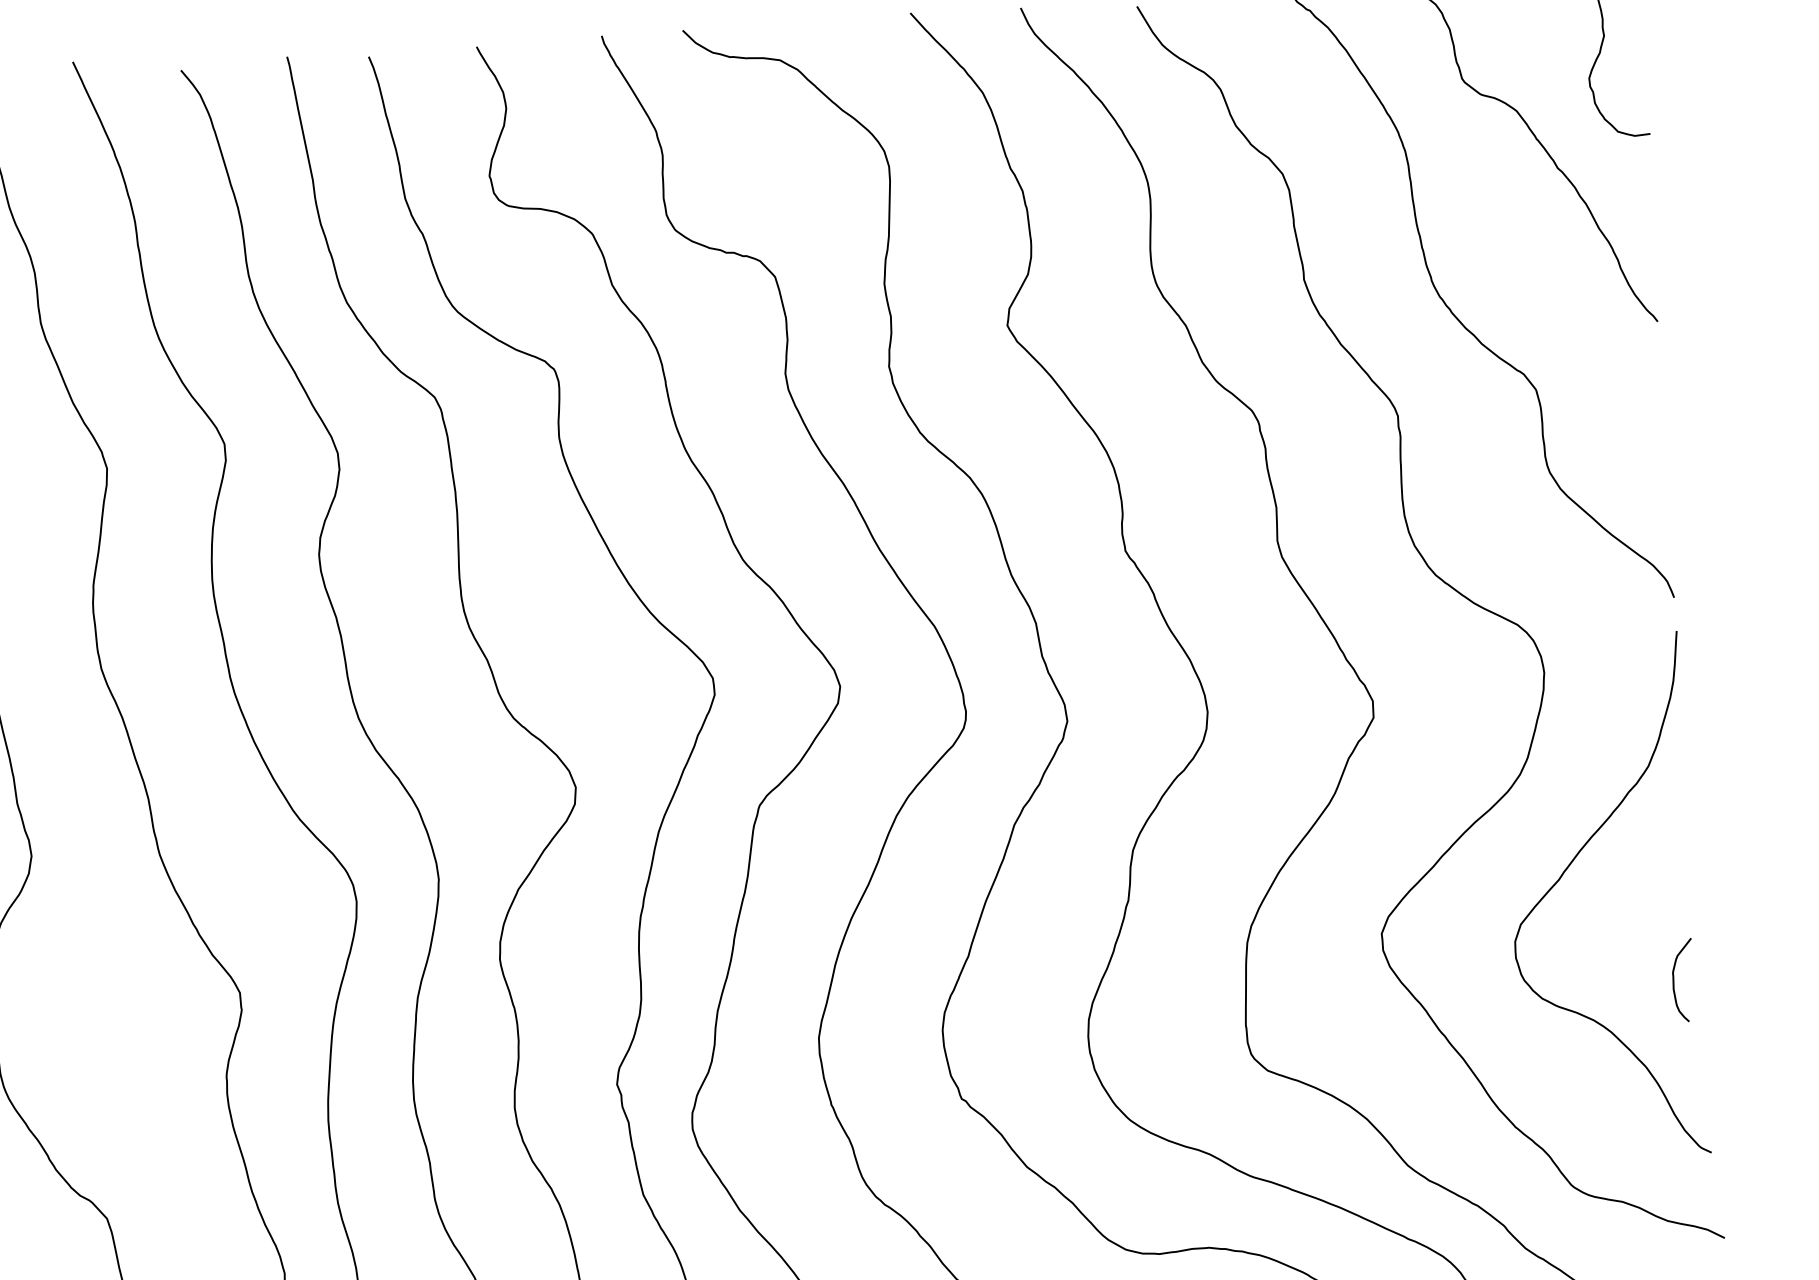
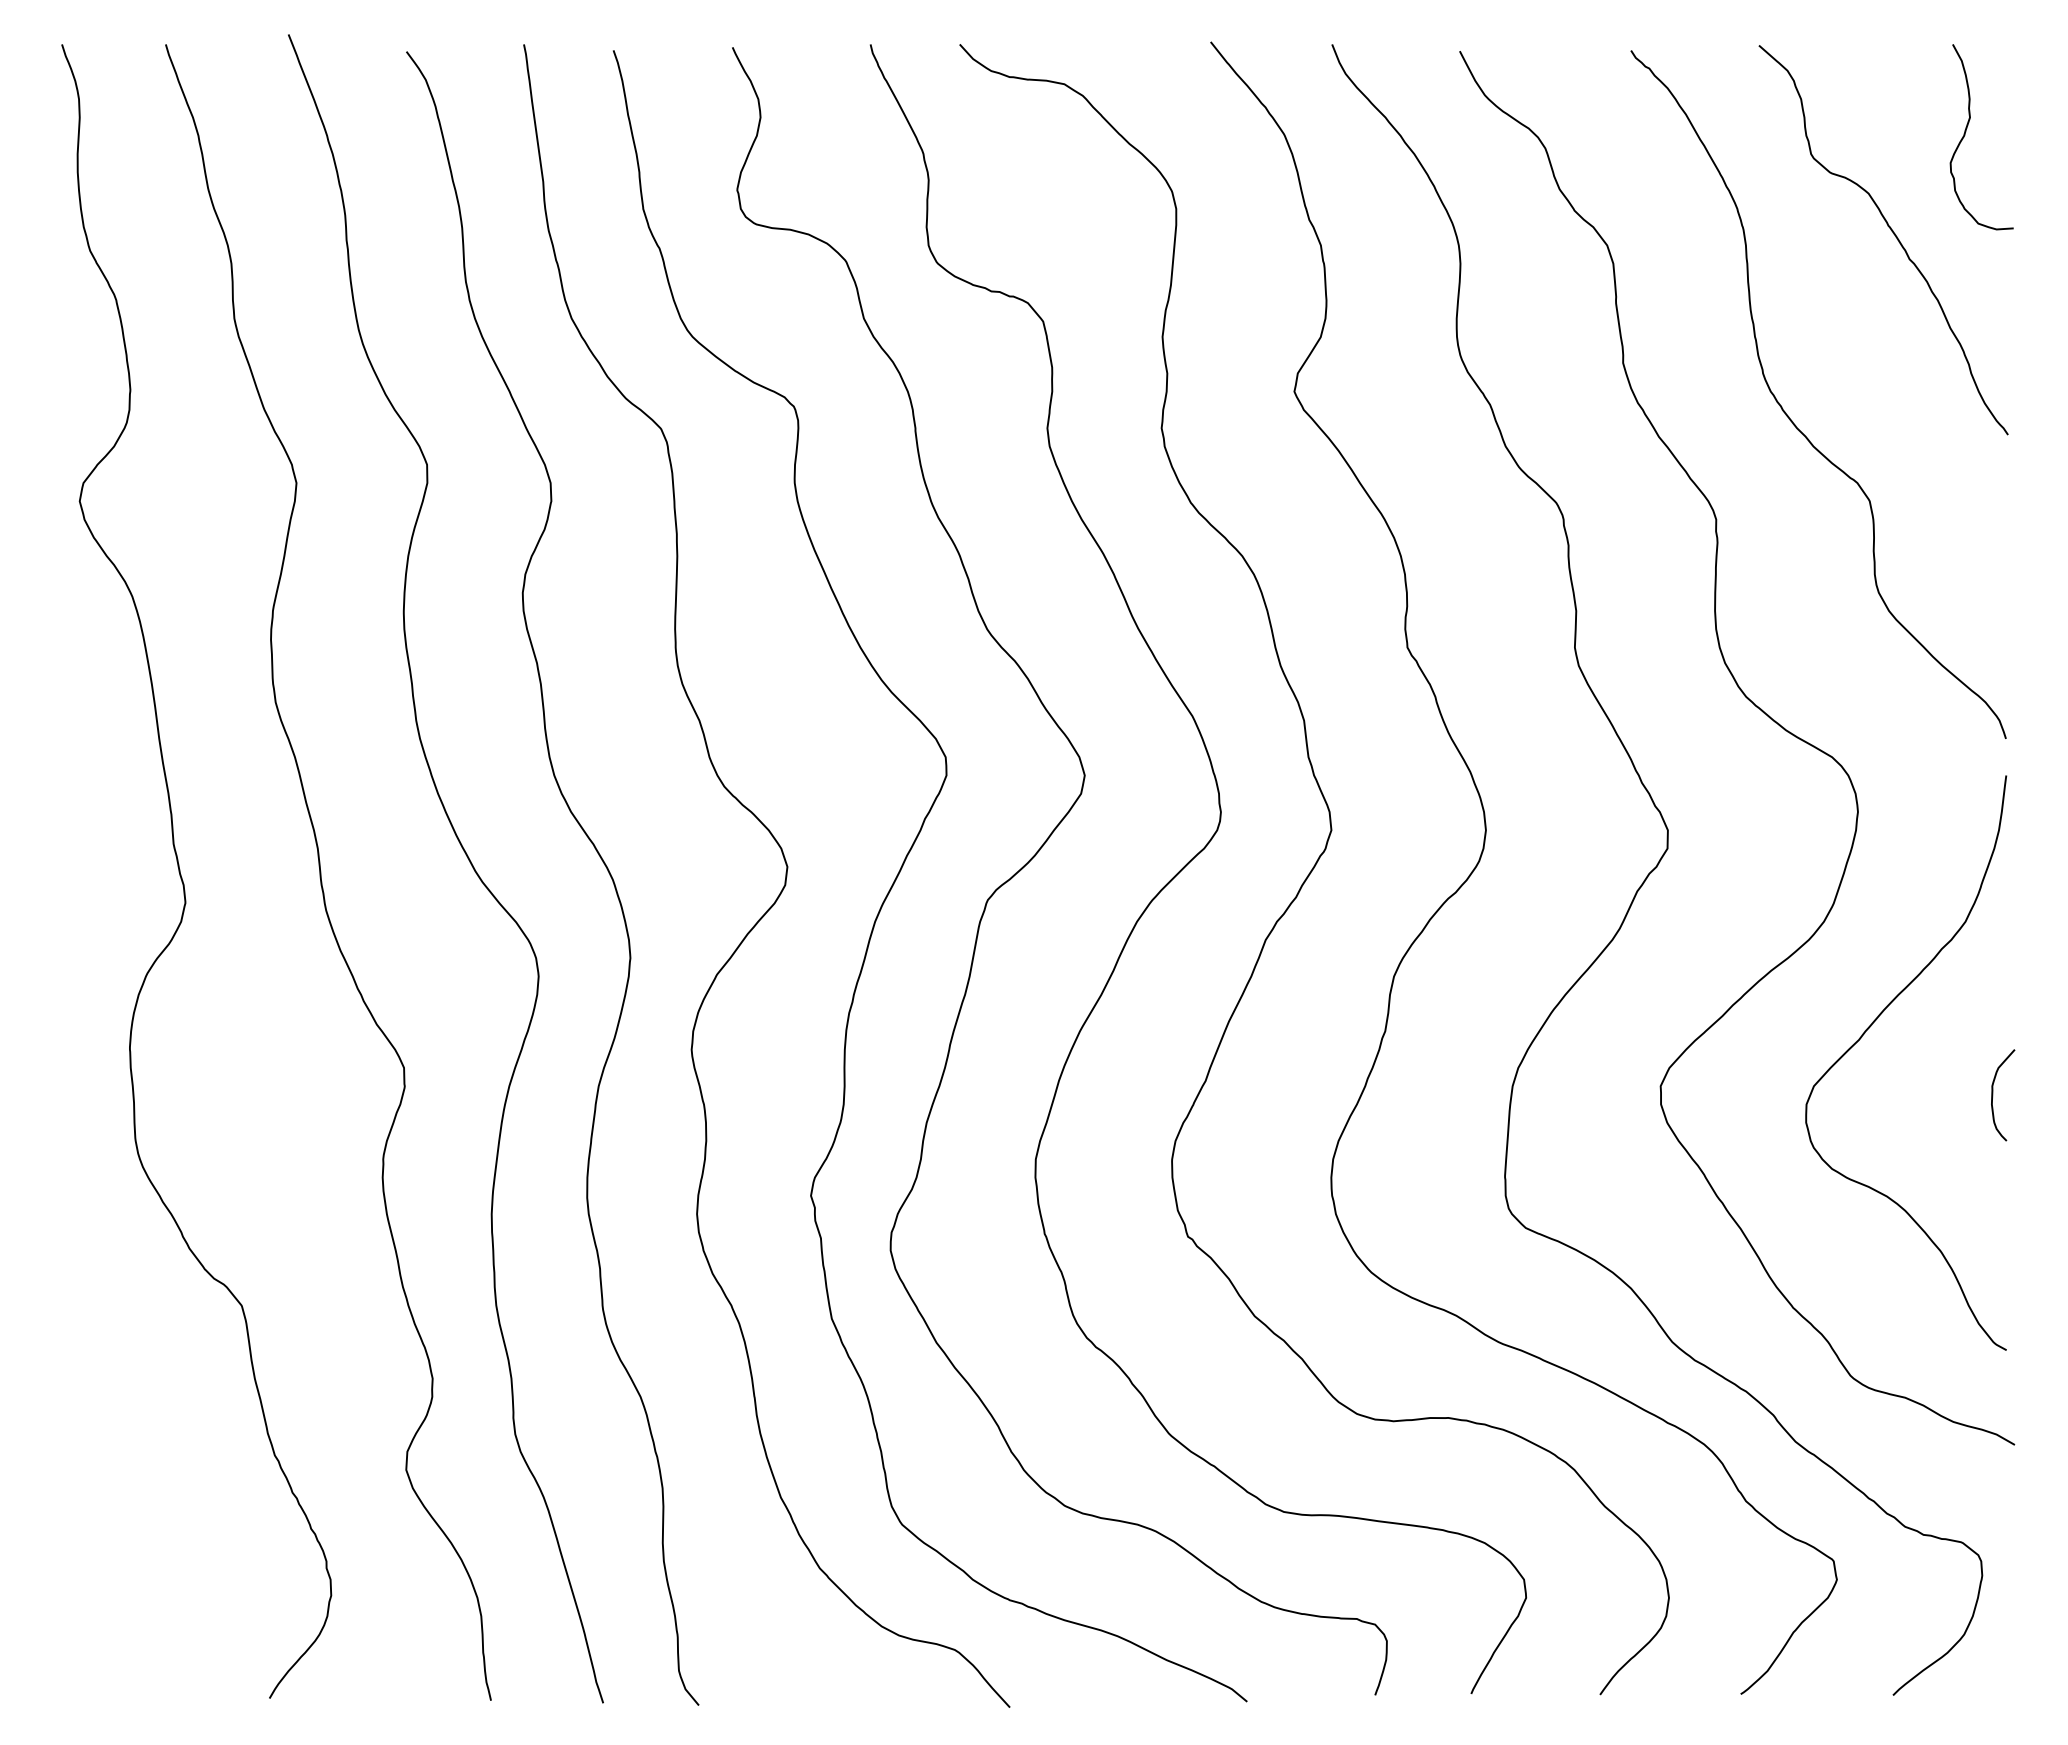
curve: (1674, 981) -> (1993, 1095), moved

